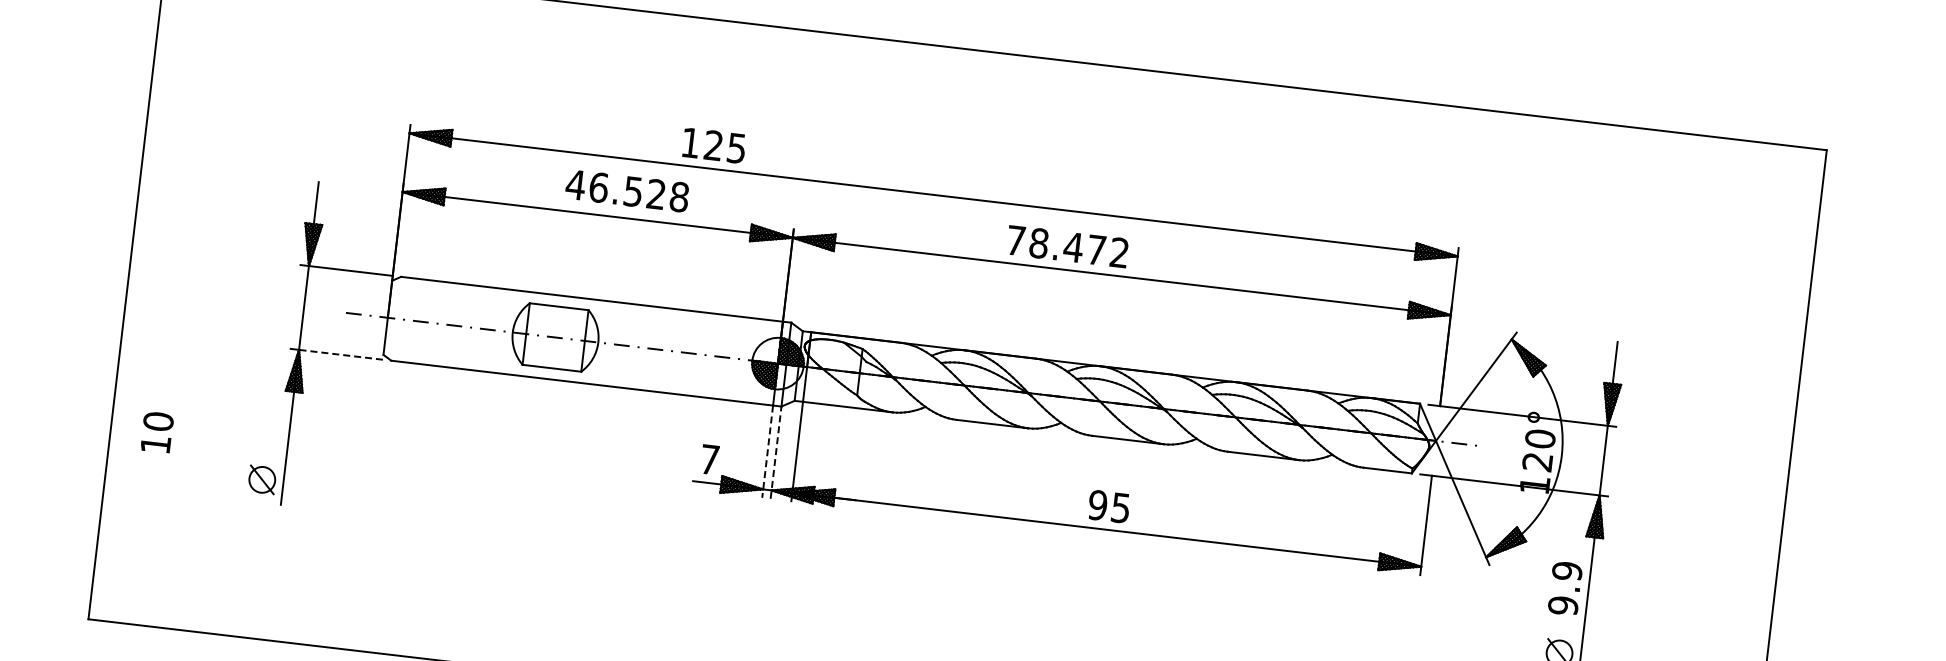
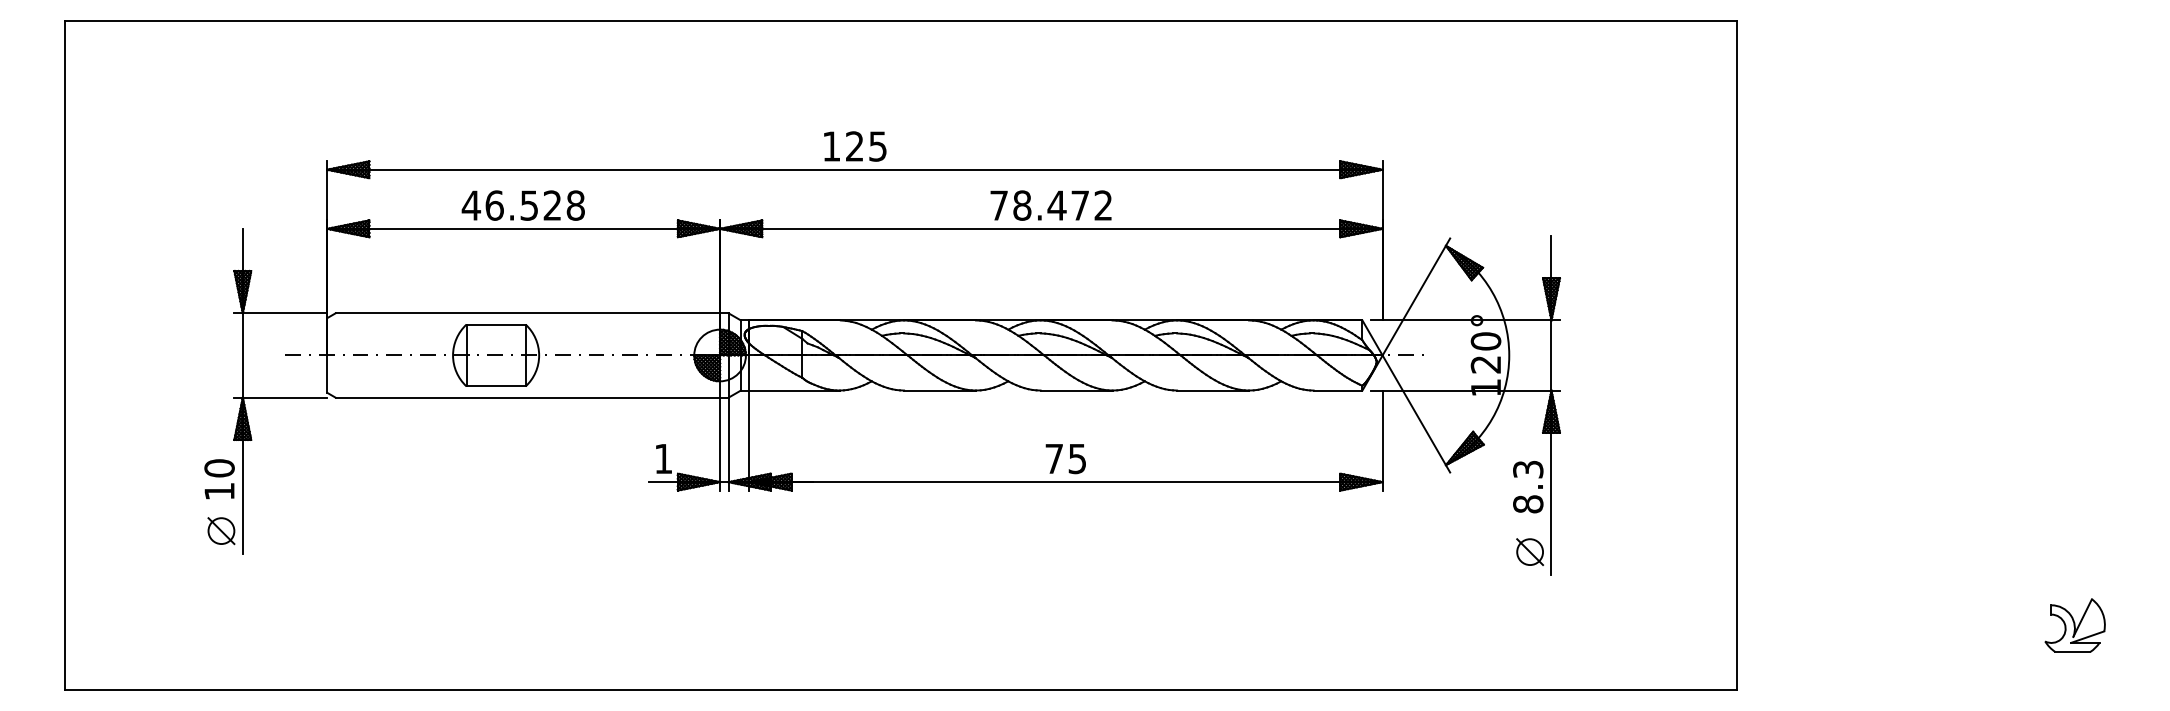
text: (714, 145) -> (855, 146), moved
text: (626, 190) -> (522, 205), moved
text: (1067, 246) -> (1050, 205), moved
line: (340, 354) -> (284, 397), dashed -> solid
text: (157, 432) -> (219, 479), moved
line: (768, 452) -> (720, 444), dashed -> solid
line: (776, 452) -> (728, 443), dashed -> solid
text: (709, 459) -> (663, 458), 7 -> 1
text: (1098, 504) -> (1054, 458), 95 -> 75
text: (1565, 588) -> (1528, 486), 9.9 -> 8.3

